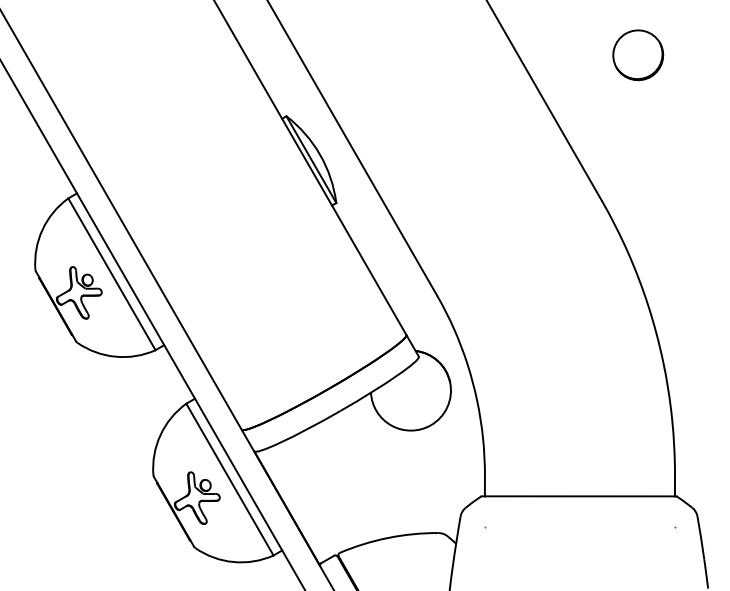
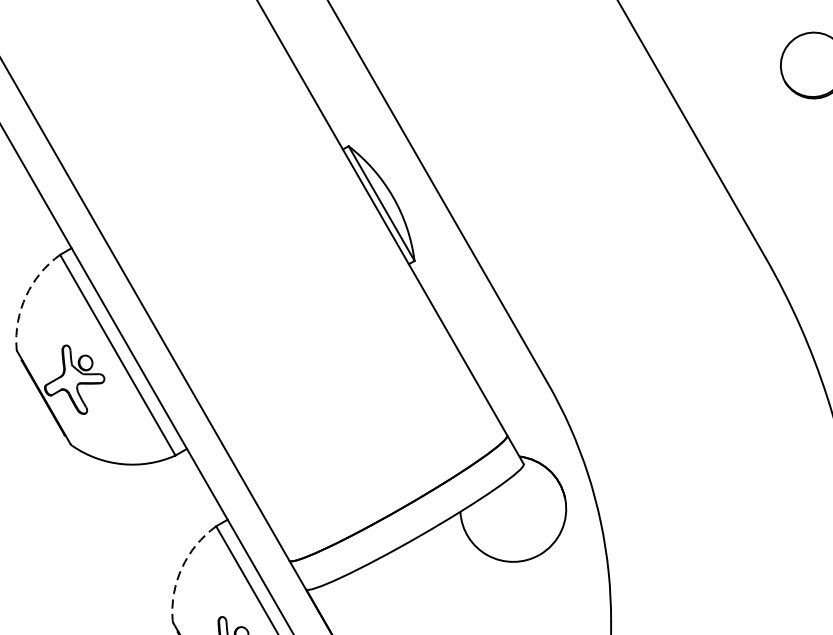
arc: (42, 229) -> (25, 295), solid -> dashed
arc: (160, 435) -> (182, 568), solid -> dashed

